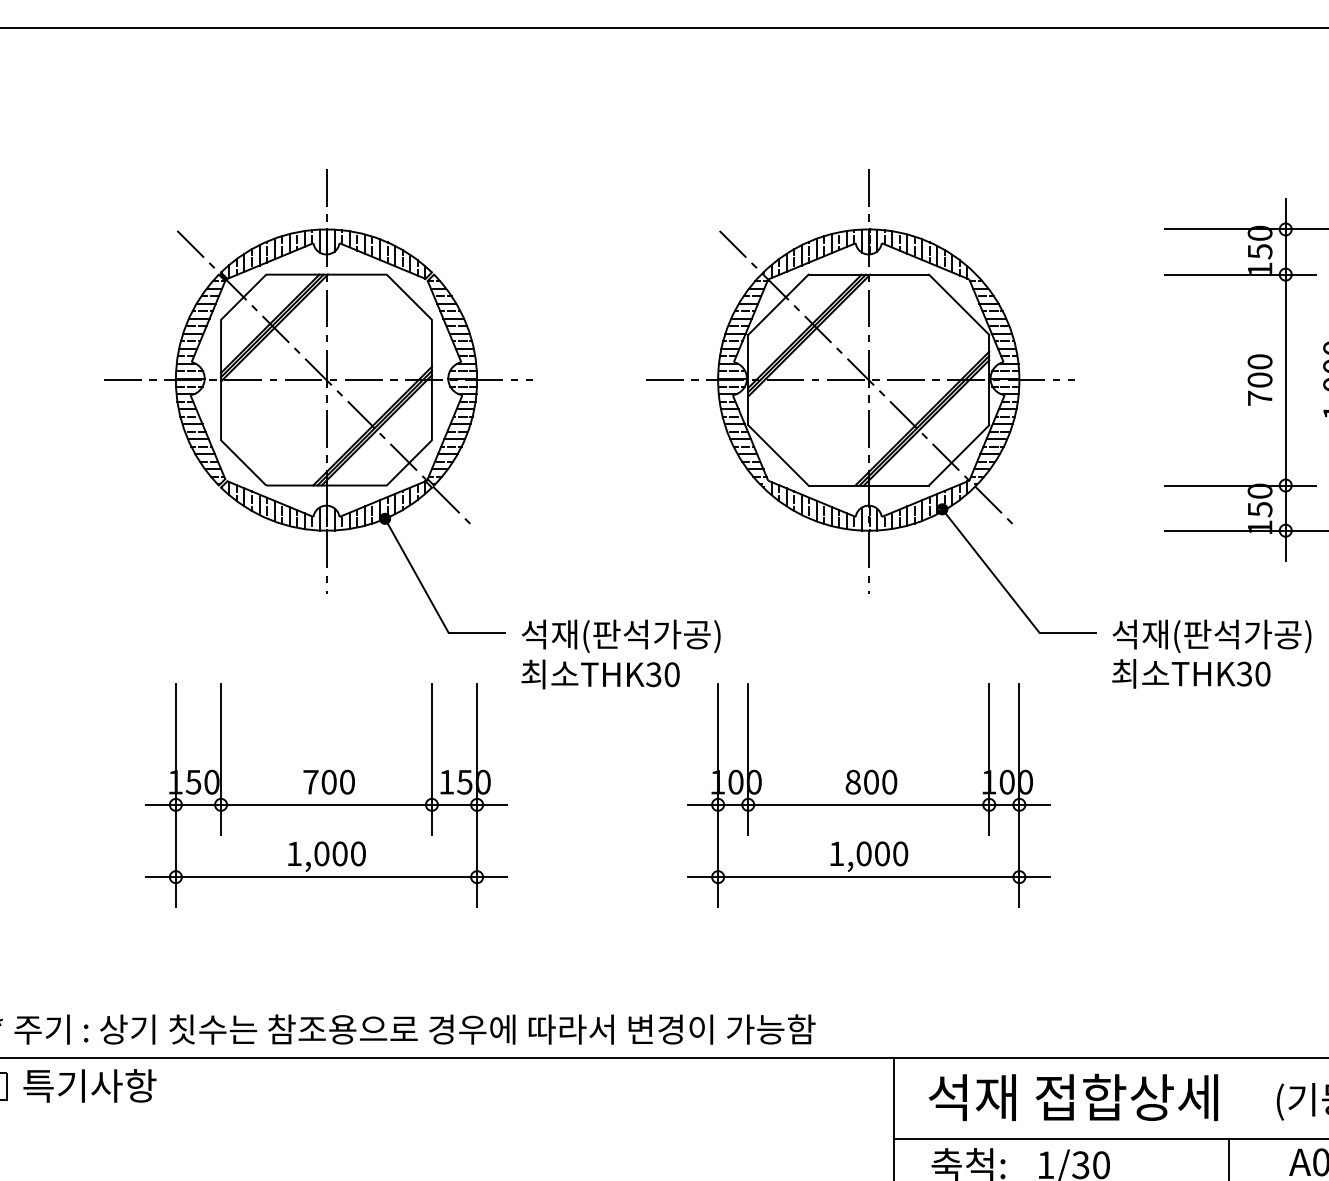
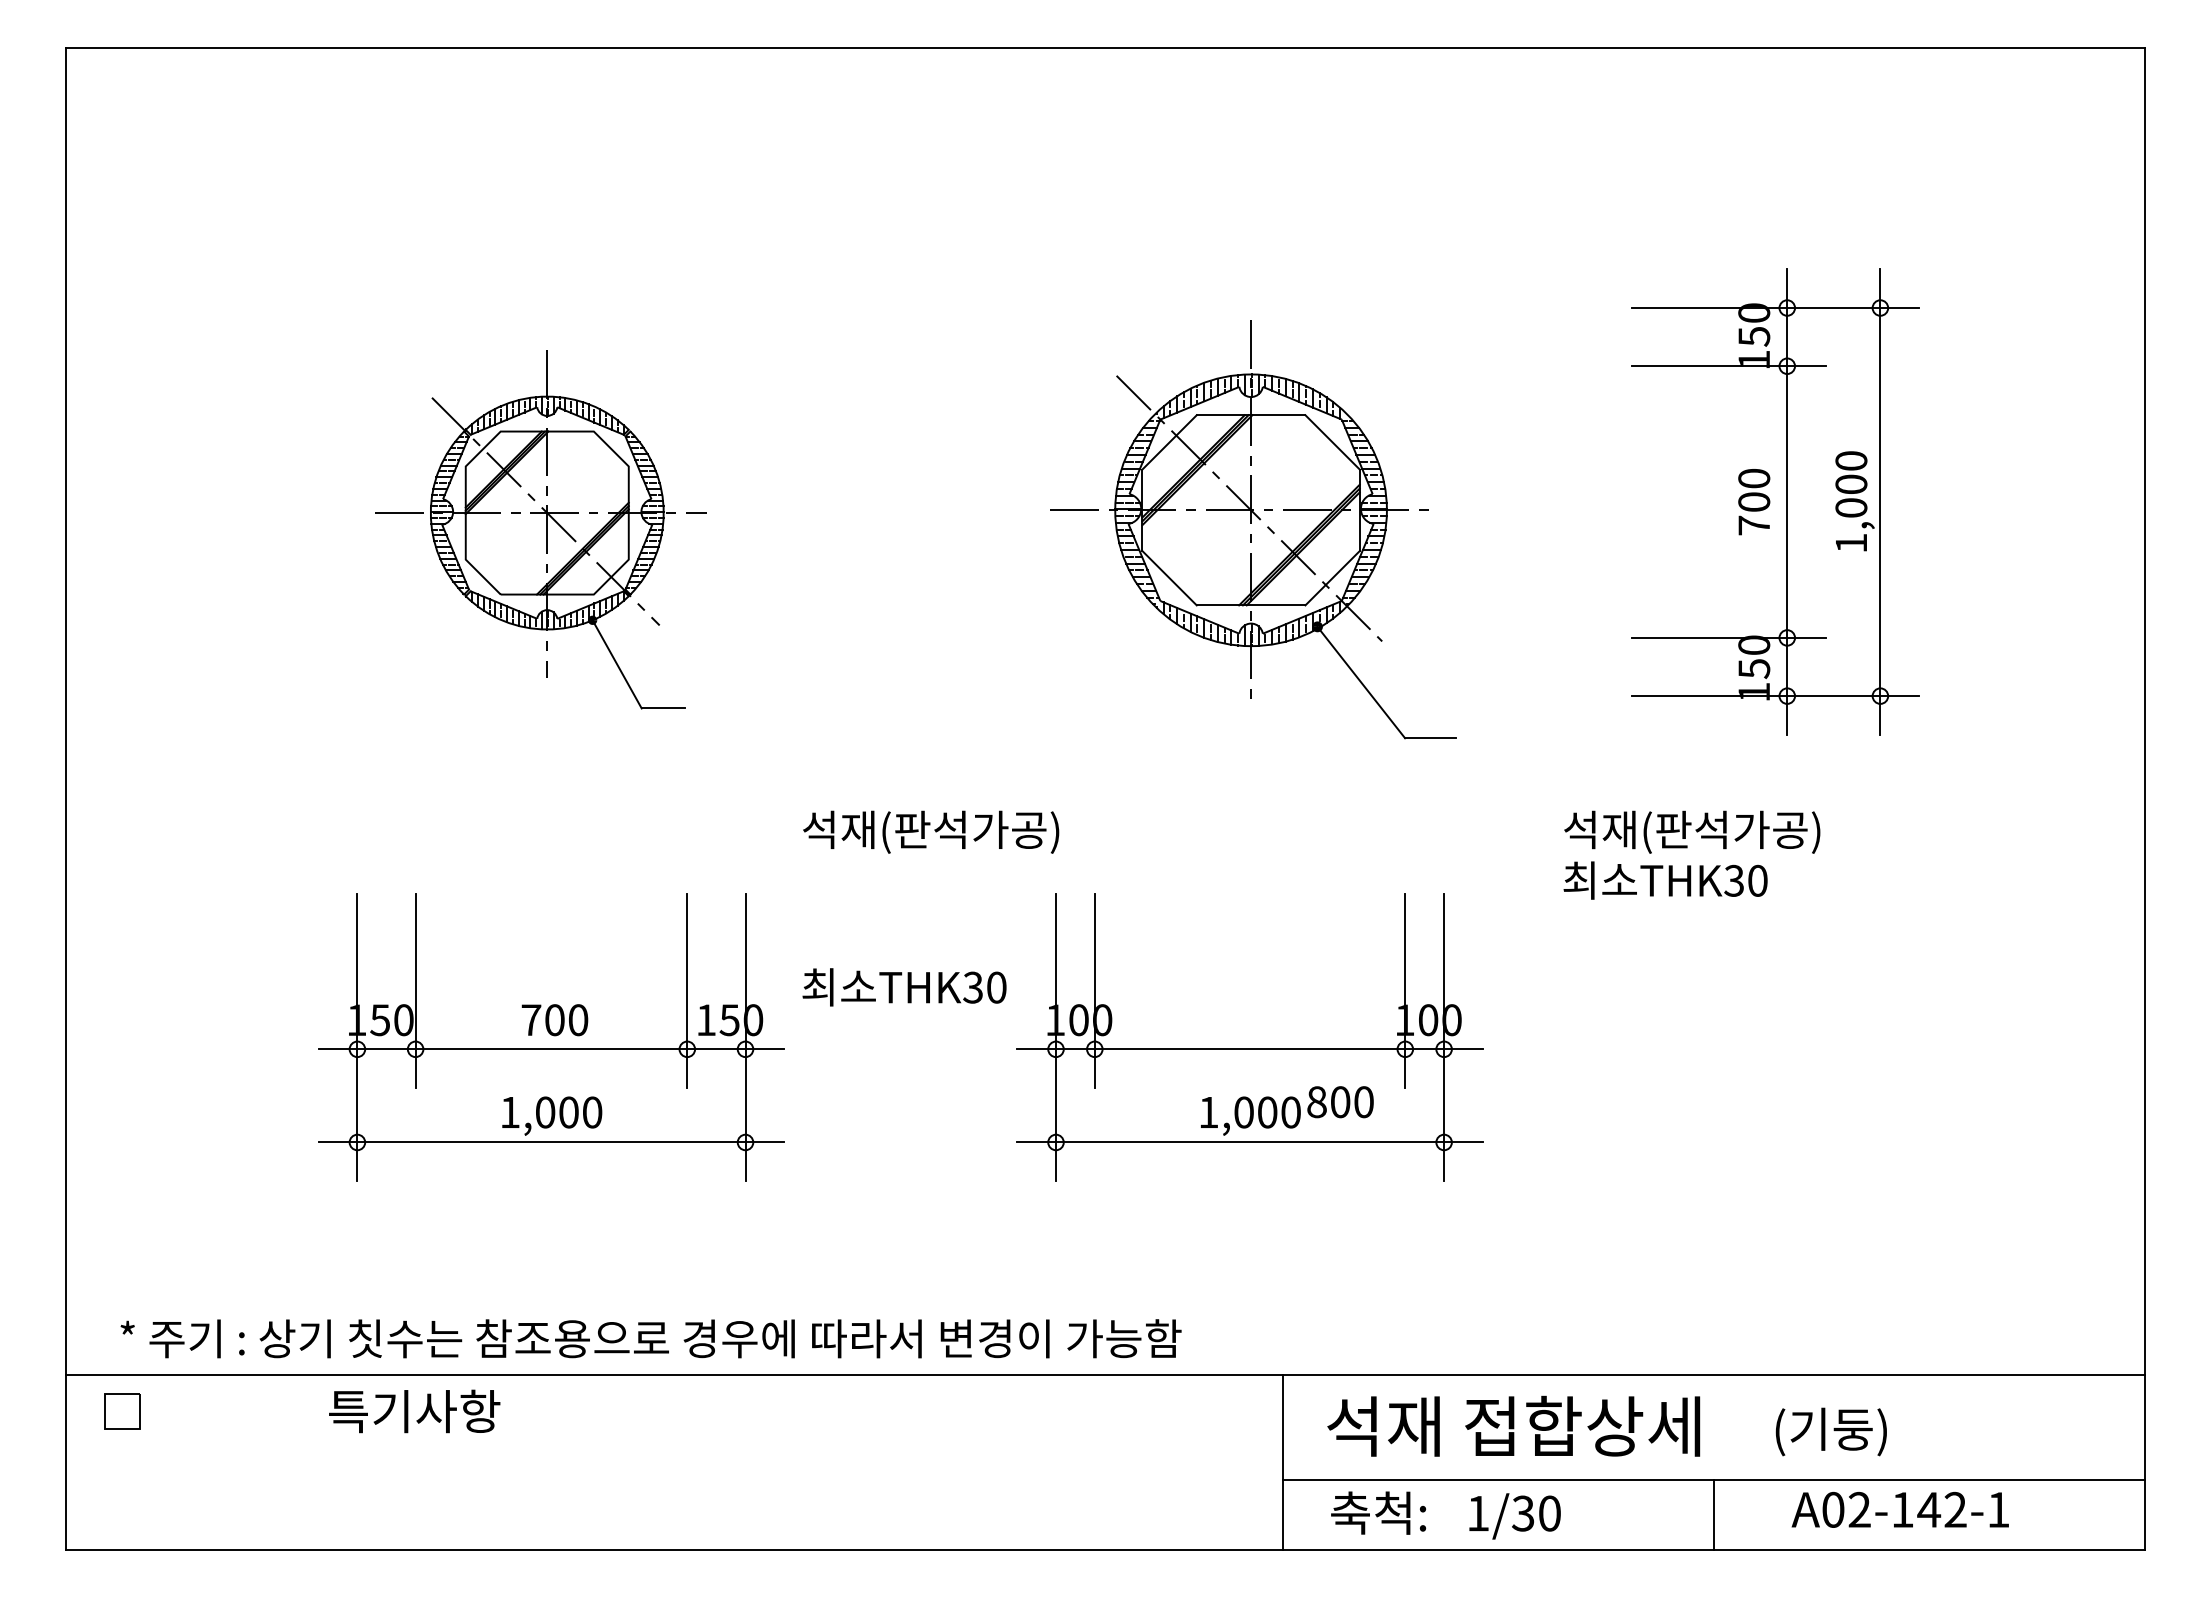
part: (317, 401) -> (540, 529), size x0.6
part: (871, 401) -> (1253, 529), size x0.7
text: (600, 674) -> (904, 987), moved
text: (871, 782) -> (1340, 1102), moved
text: (89, 1085) -> (414, 1411), moved

